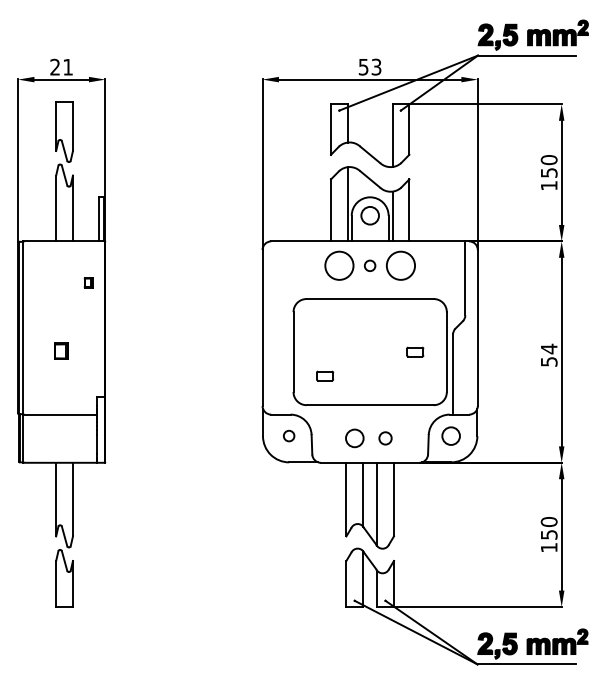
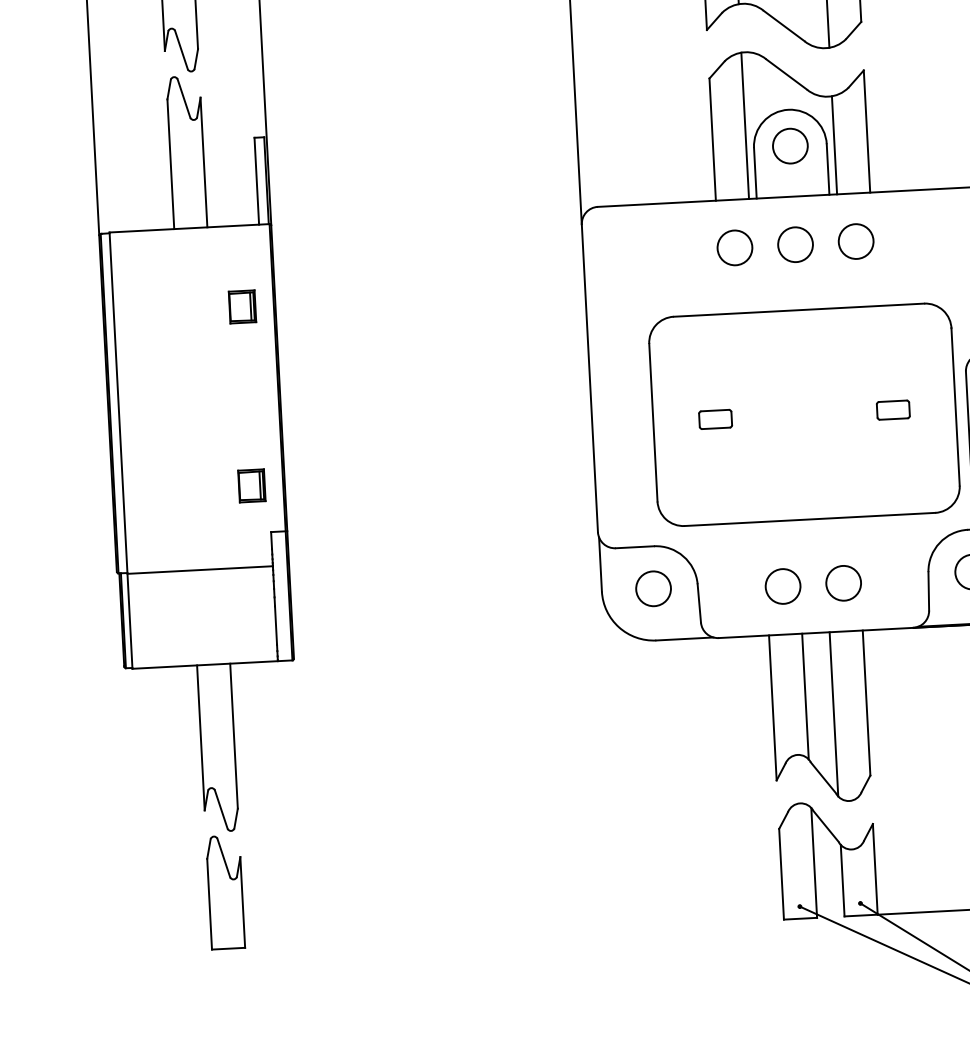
circle: (339, 265) -> (735, 247), size x0.62
circle: (369, 265) -> (794, 244), size x1.67
circle: (400, 265) -> (855, 241), size x0.62
part: (88, 282) -> (242, 306), size x1.67
part: (61, 350) -> (251, 484), moved
part: (325, 375) -> (716, 418), moved
circle: (288, 435) -> (652, 587), size x1.67
circle: (385, 438) -> (843, 583), size x1.43

